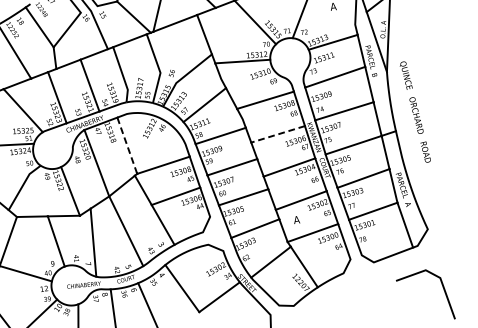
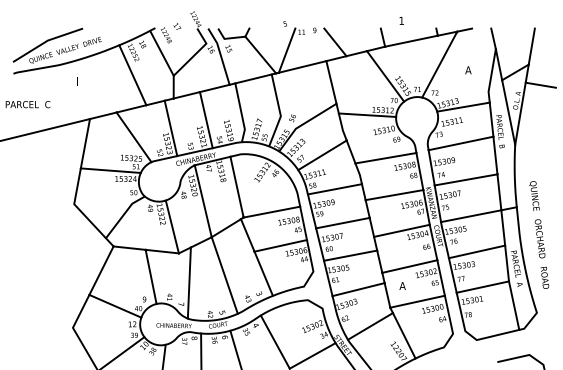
line: (403, 11) -> (540, 84), added
text: (415, 111) -> (539, 234), moved
line: (278, 134) -> (394, 195), dashed -> solid
line: (126, 145) -> (236, 186), dashed -> solid

